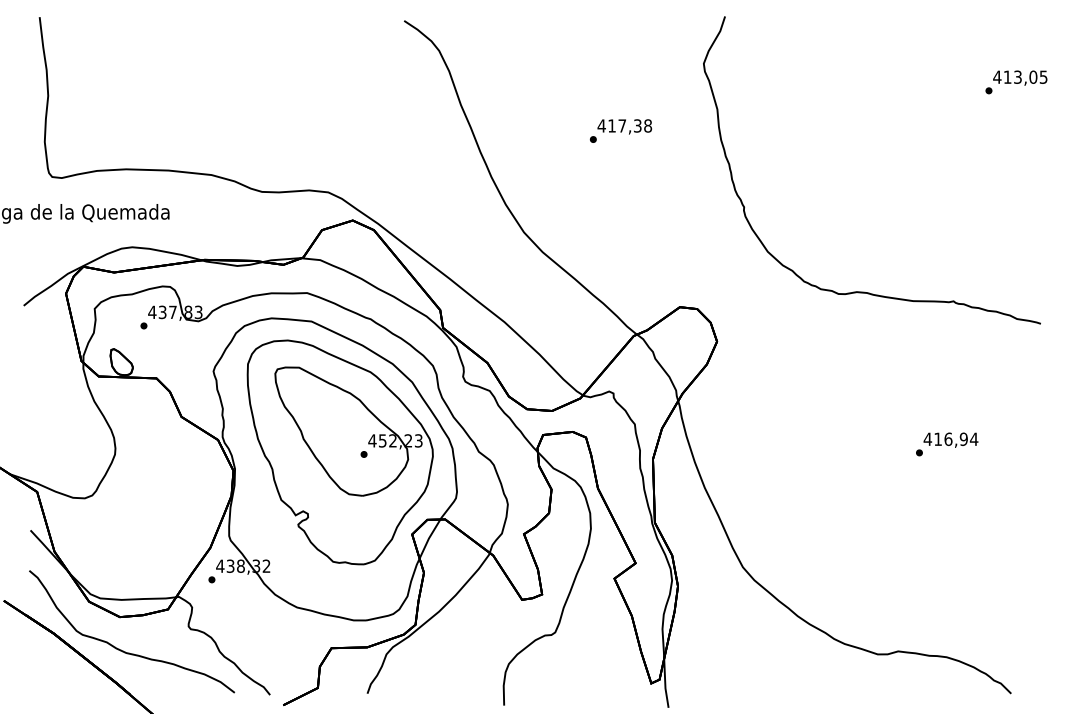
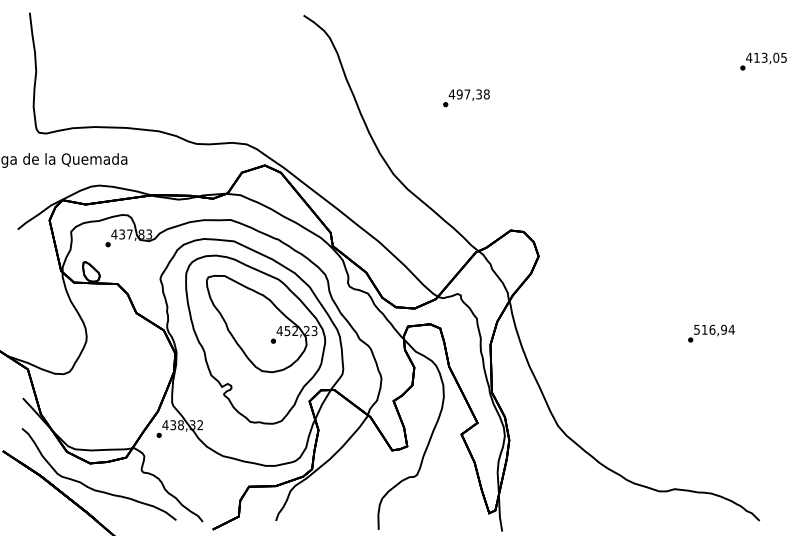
text: (611, 126) -> (459, 94), 417,38 -> 497,38
curve: (864, 291) -> (649, 218), removed
text: (927, 438) -> (696, 329), 416,94 -> 516,94

